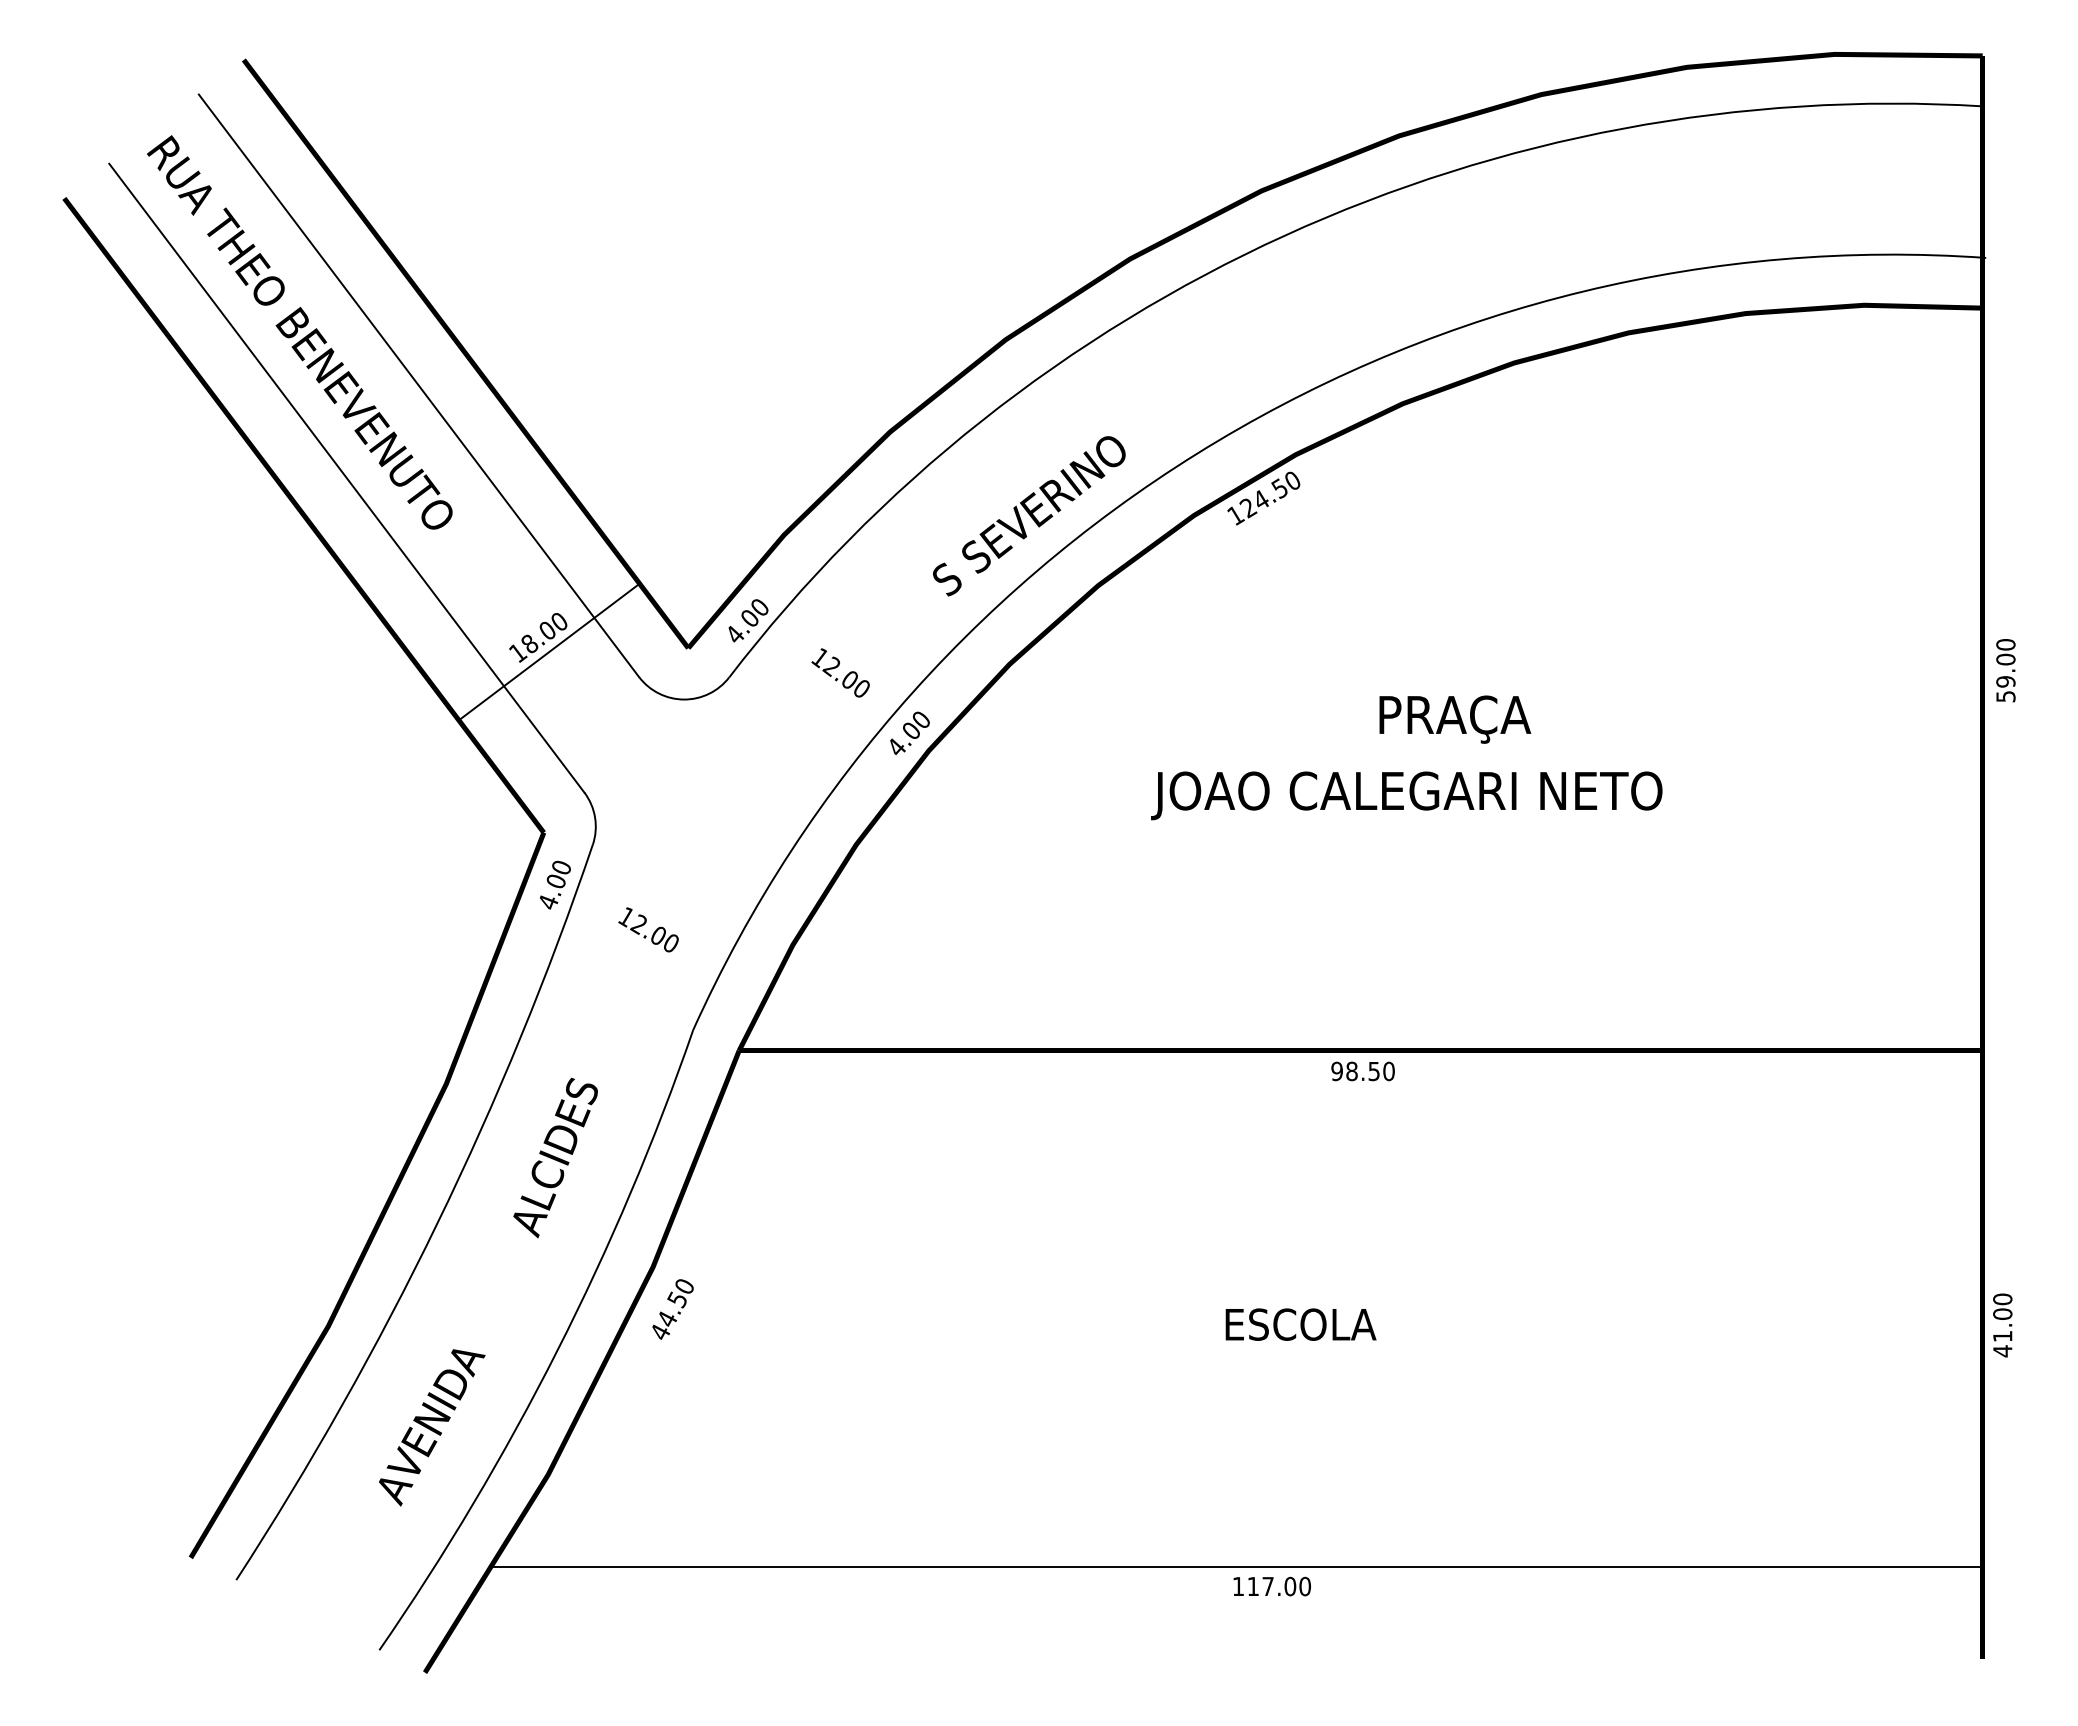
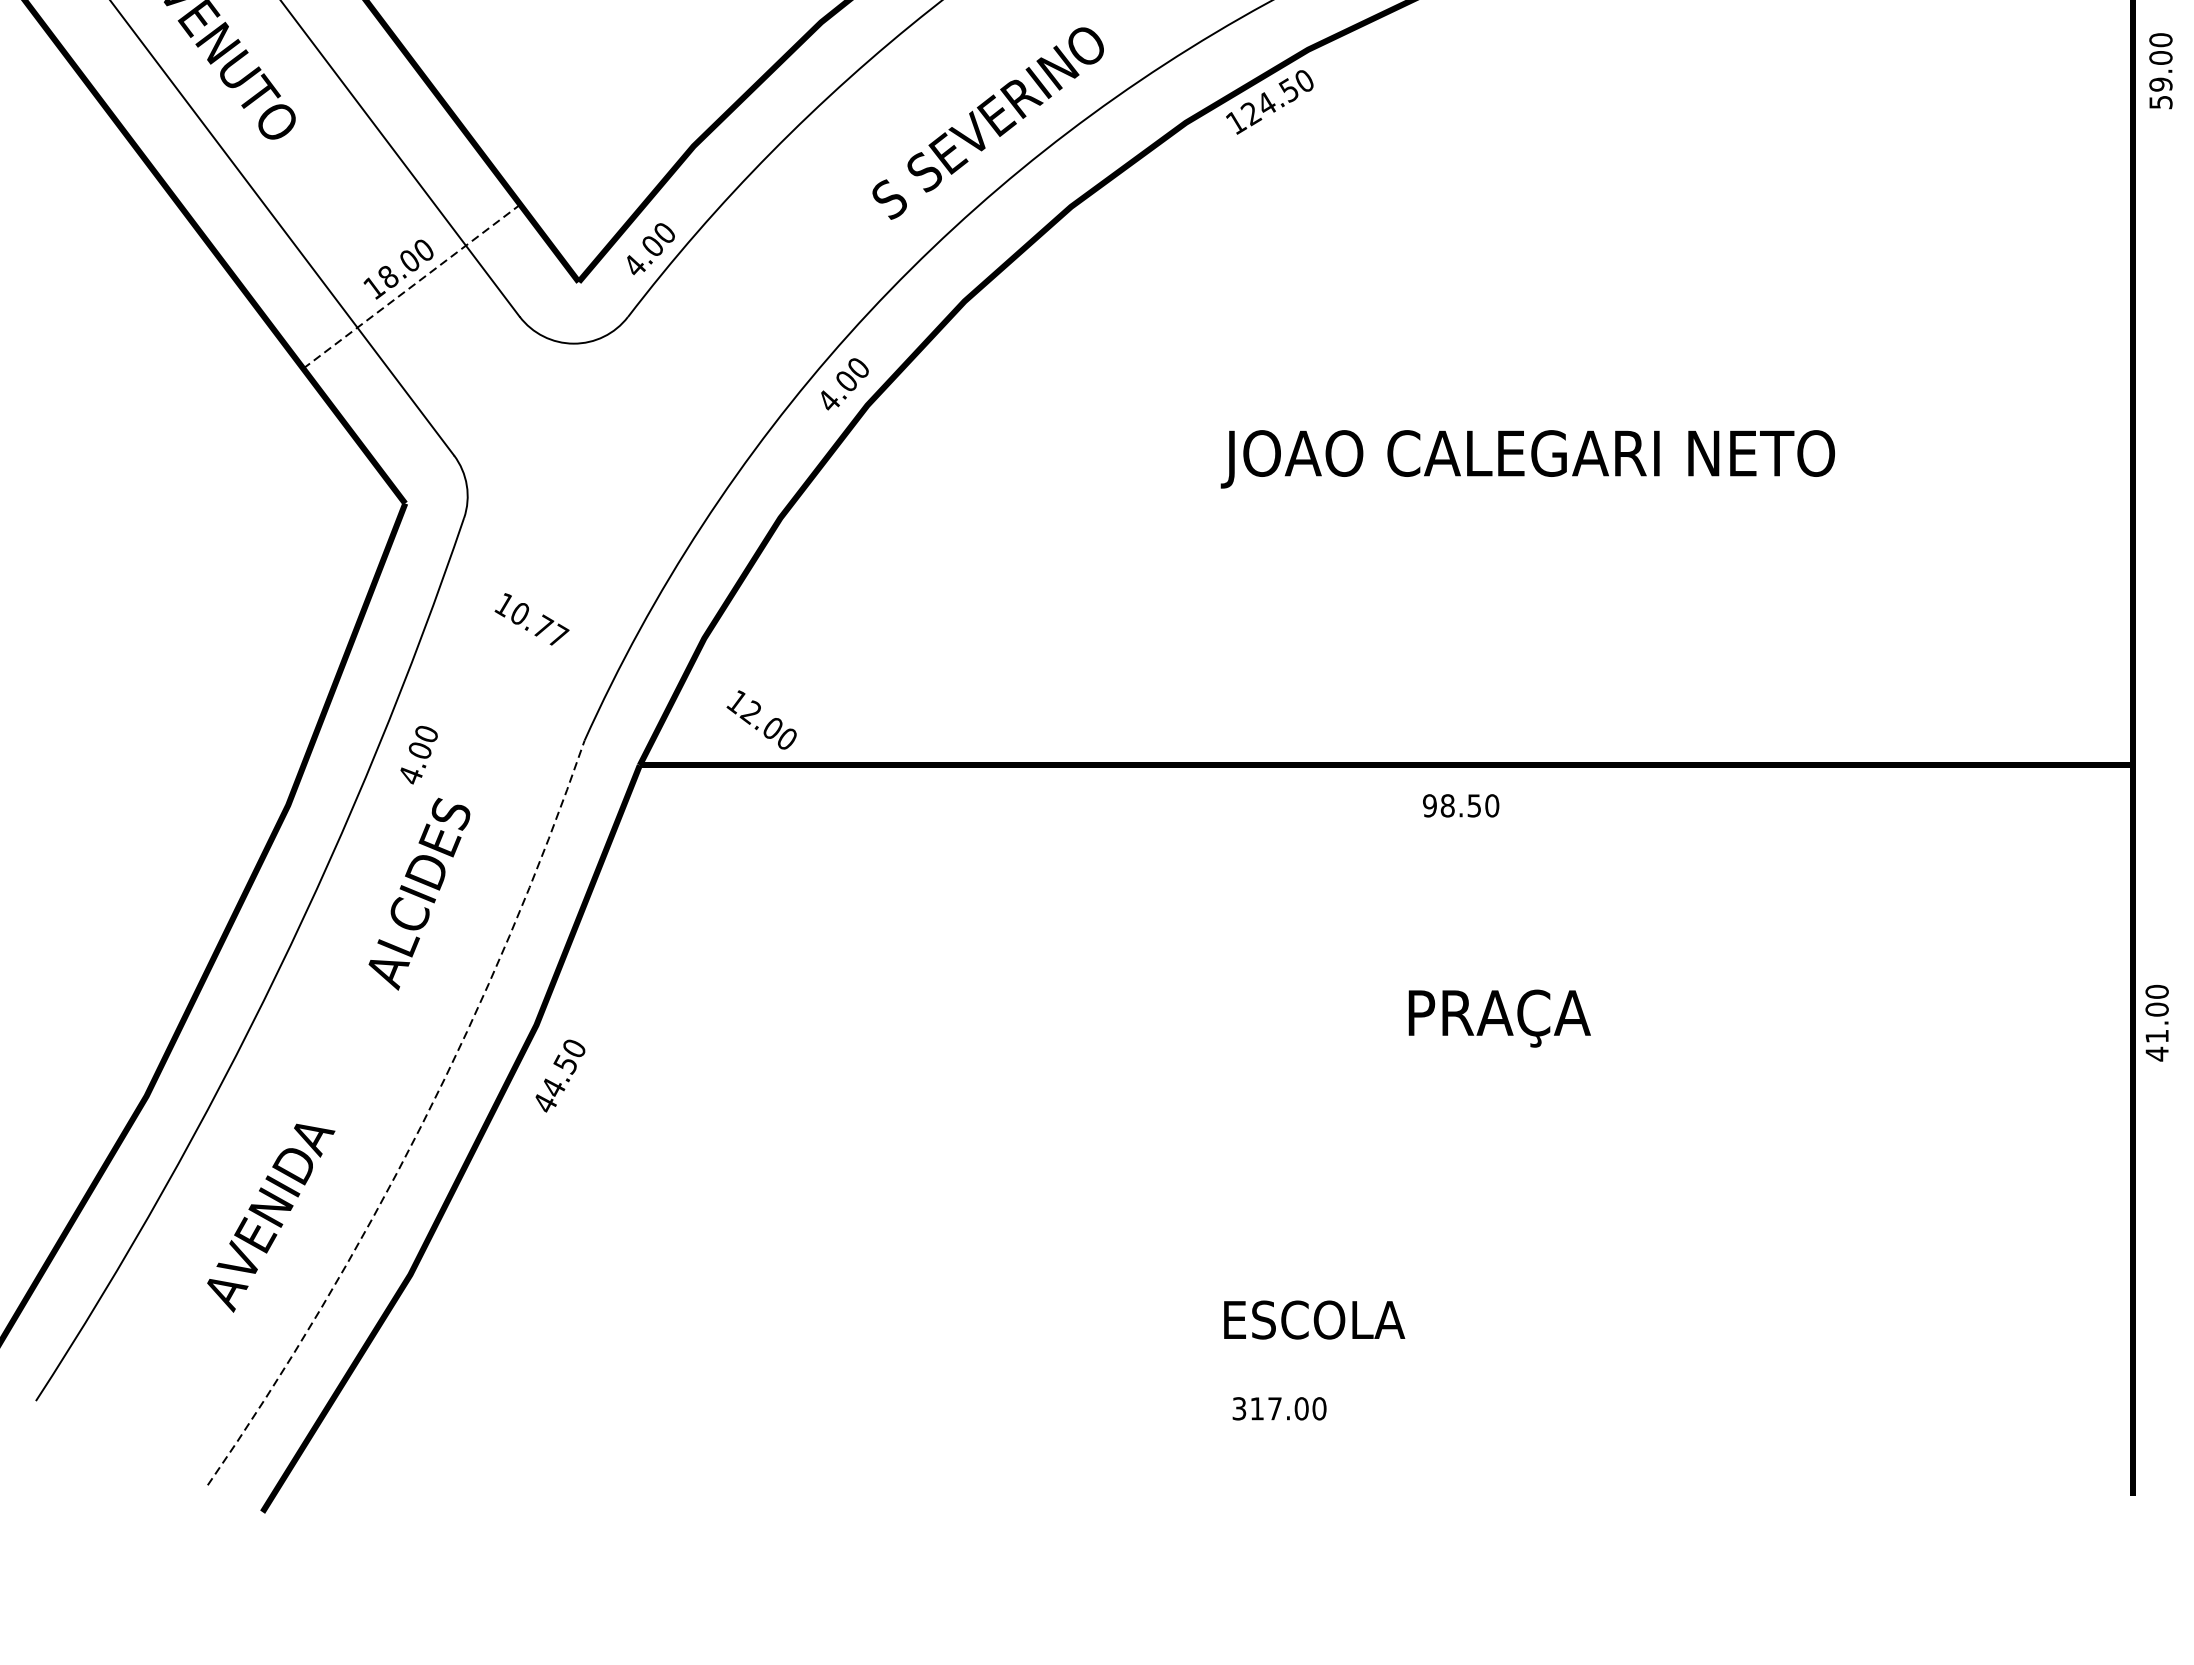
line: (549, 651) -> (412, 285), solid -> dashed
text: (2005, 670) -> (2160, 71), moved
text: (840, 672) -> (761, 719), moved
text: (1455, 719) -> (1500, 1018), moved
text: (1406, 795) -> (1527, 458), moved
text: (555, 884) -> (419, 754), moved
text: (655, 933) -> (539, 624), 12.00 -> 10.77
text: (1362, 1071) -> (1460, 805), moved
text: (1300, 1324) -> (1313, 1319), moved
text: (2002, 1325) -> (2156, 1023), moved
arc: (557, 1350) -> (421, 1125), solid -> dashed
line: (1238, 1566) -> (1239, 1384), removed
text: (1238, 1586) -> (1239, 1408), 117.00 -> 317.00

